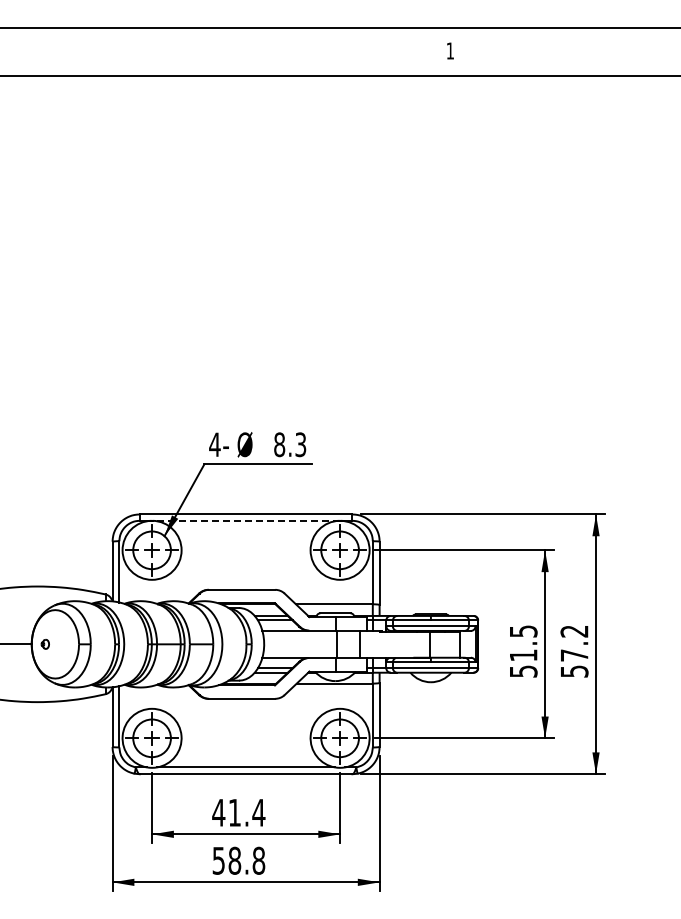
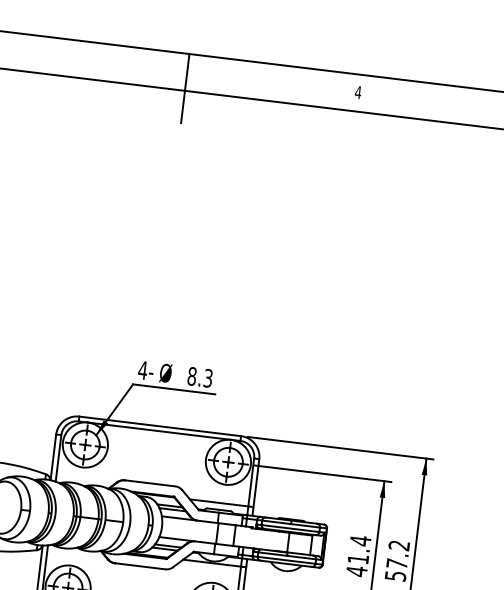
text: (450, 50) -> (358, 92), 1 -> 4
line: (225, 72) -> (185, 88), added
line: (246, 520) -> (159, 431), dashed -> solid
text: (523, 651) -> (358, 556), 51.5 -> 41.4

